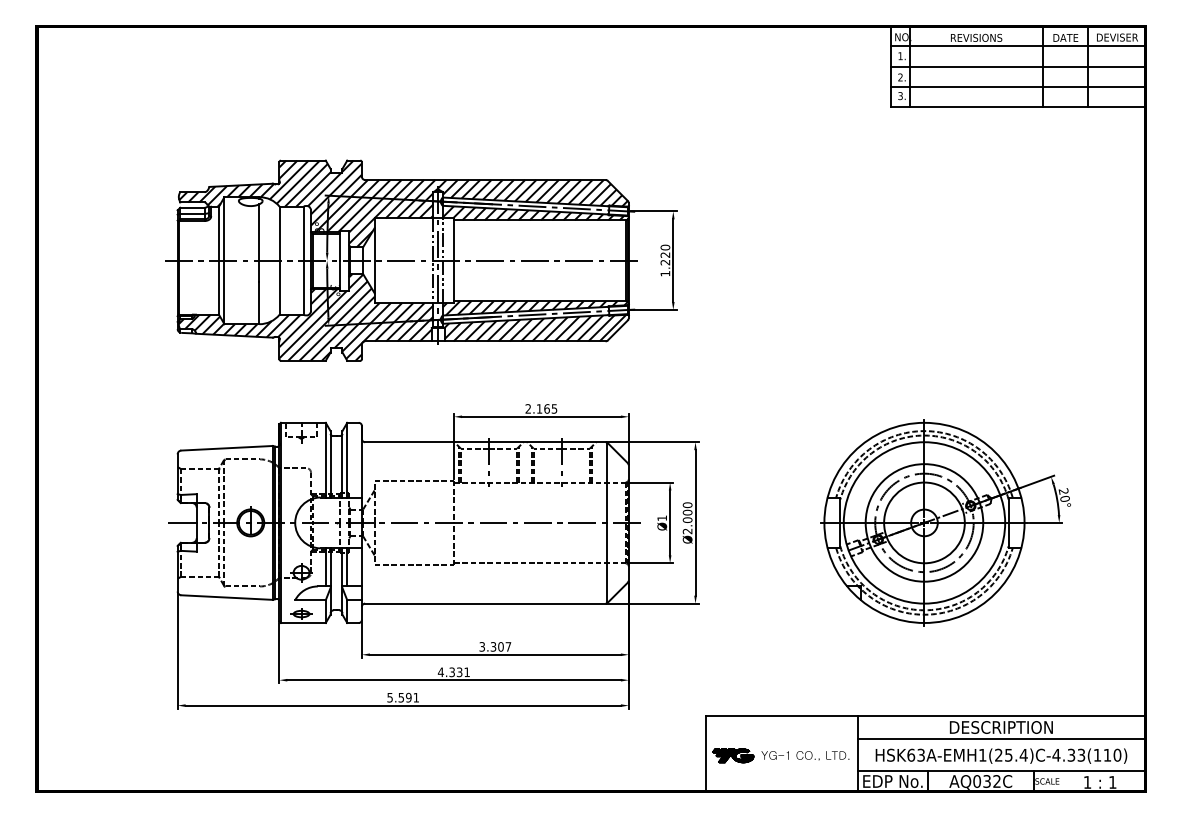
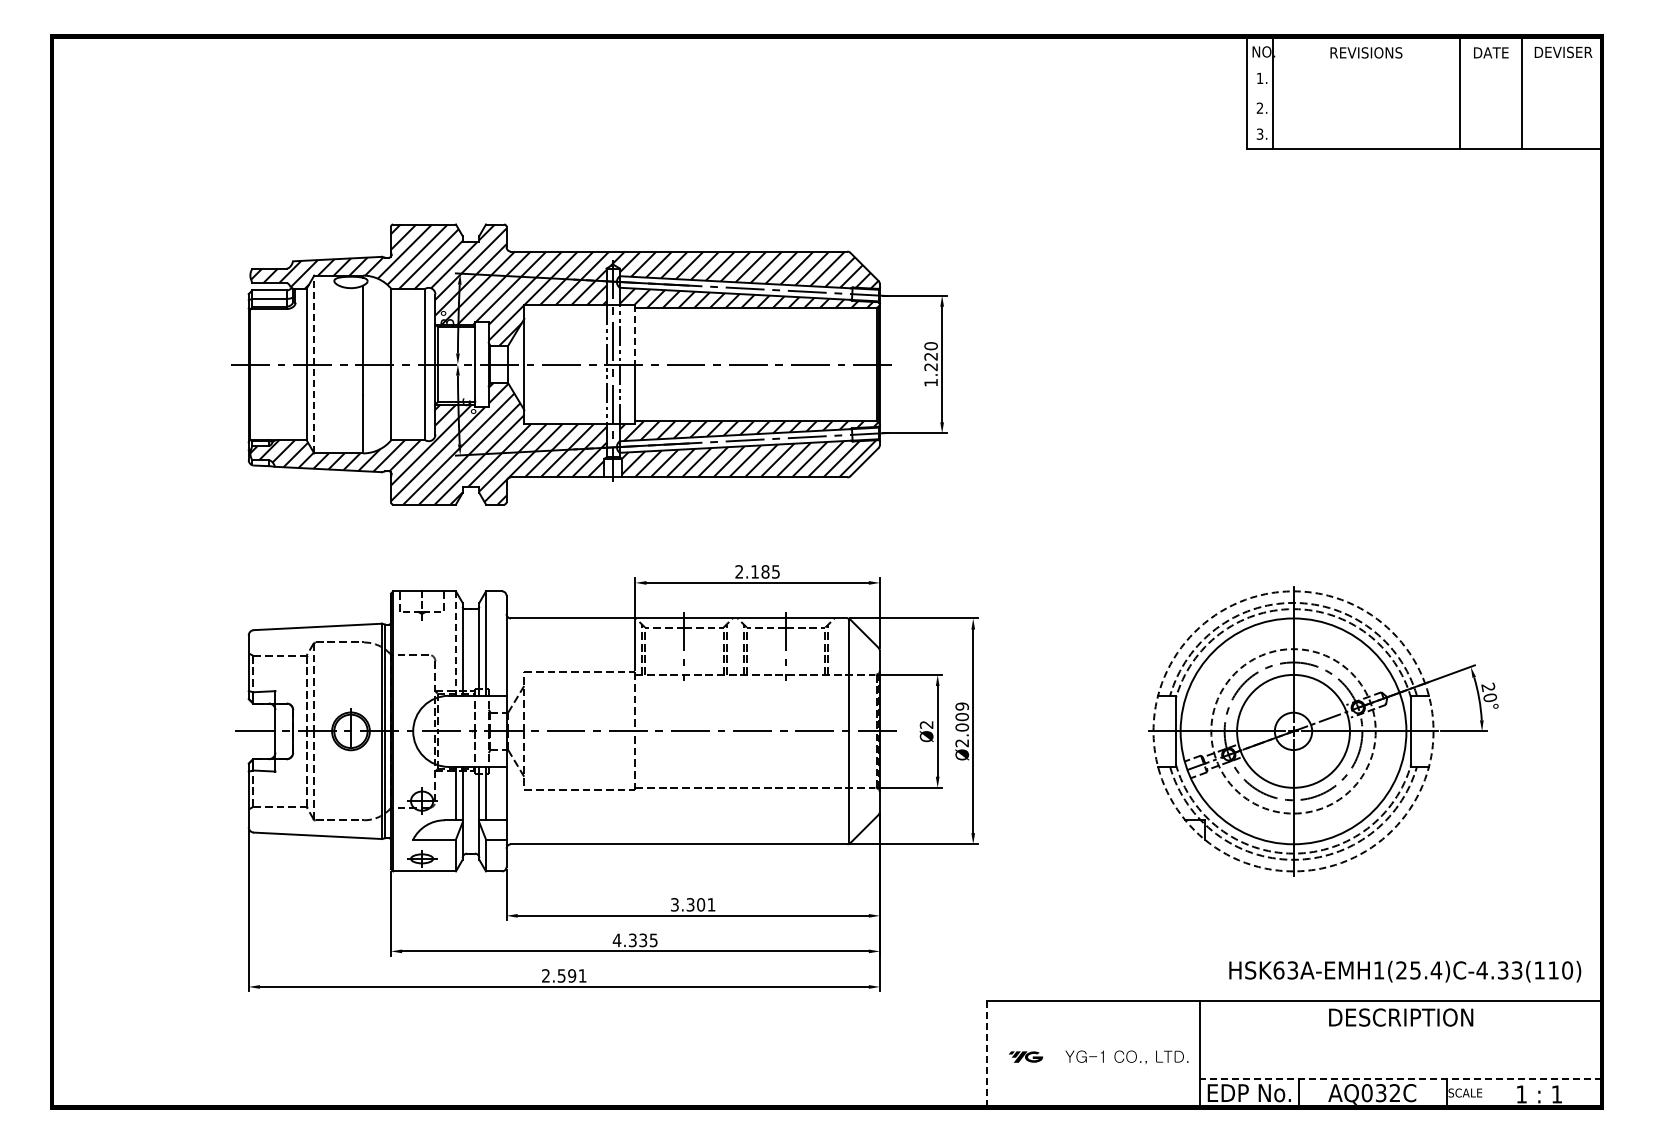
line: (1018, 46) -> (1424, 64), removed
line: (1018, 66) -> (1424, 93), removed
line: (1018, 86) -> (1424, 121), removed
line: (454, 239) -> (635, 334), solid -> dashed
line: (224, 260) -> (314, 364), solid -> dashed
text: (547, 408) -> (765, 571), 2.165 -> 2.185
line: (325, 460) -> (455, 644), solid -> dashed
text: (687, 505) -> (962, 706), Ø2.000 -> Ø2.009
text: (662, 518) -> (926, 724), Ø1 -> Ø2
circle: (924, 523) -> (1293, 731), solid -> dashed
circle: (924, 523) -> (1293, 731), solid -> dashed
text: (508, 646) -> (711, 904), 3.307 -> 3.301
text: (466, 672) -> (653, 940), 4.331 -> 4.335
text: (389, 697) -> (545, 975), 5.591 -> 2.591
line: (1001, 739) -> (1401, 1034), removed
line: (705, 753) -> (987, 1054), solid -> dashed
part: (732, 755) -> (1025, 1056), size x0.6
text: (1001, 756) -> (1405, 971), moved
line: (1001, 771) -> (1401, 1078), solid -> dashed

